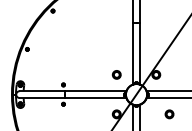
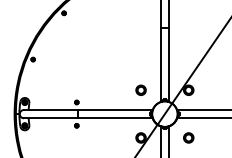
part: (169, 113) -> (188, 137), moved

